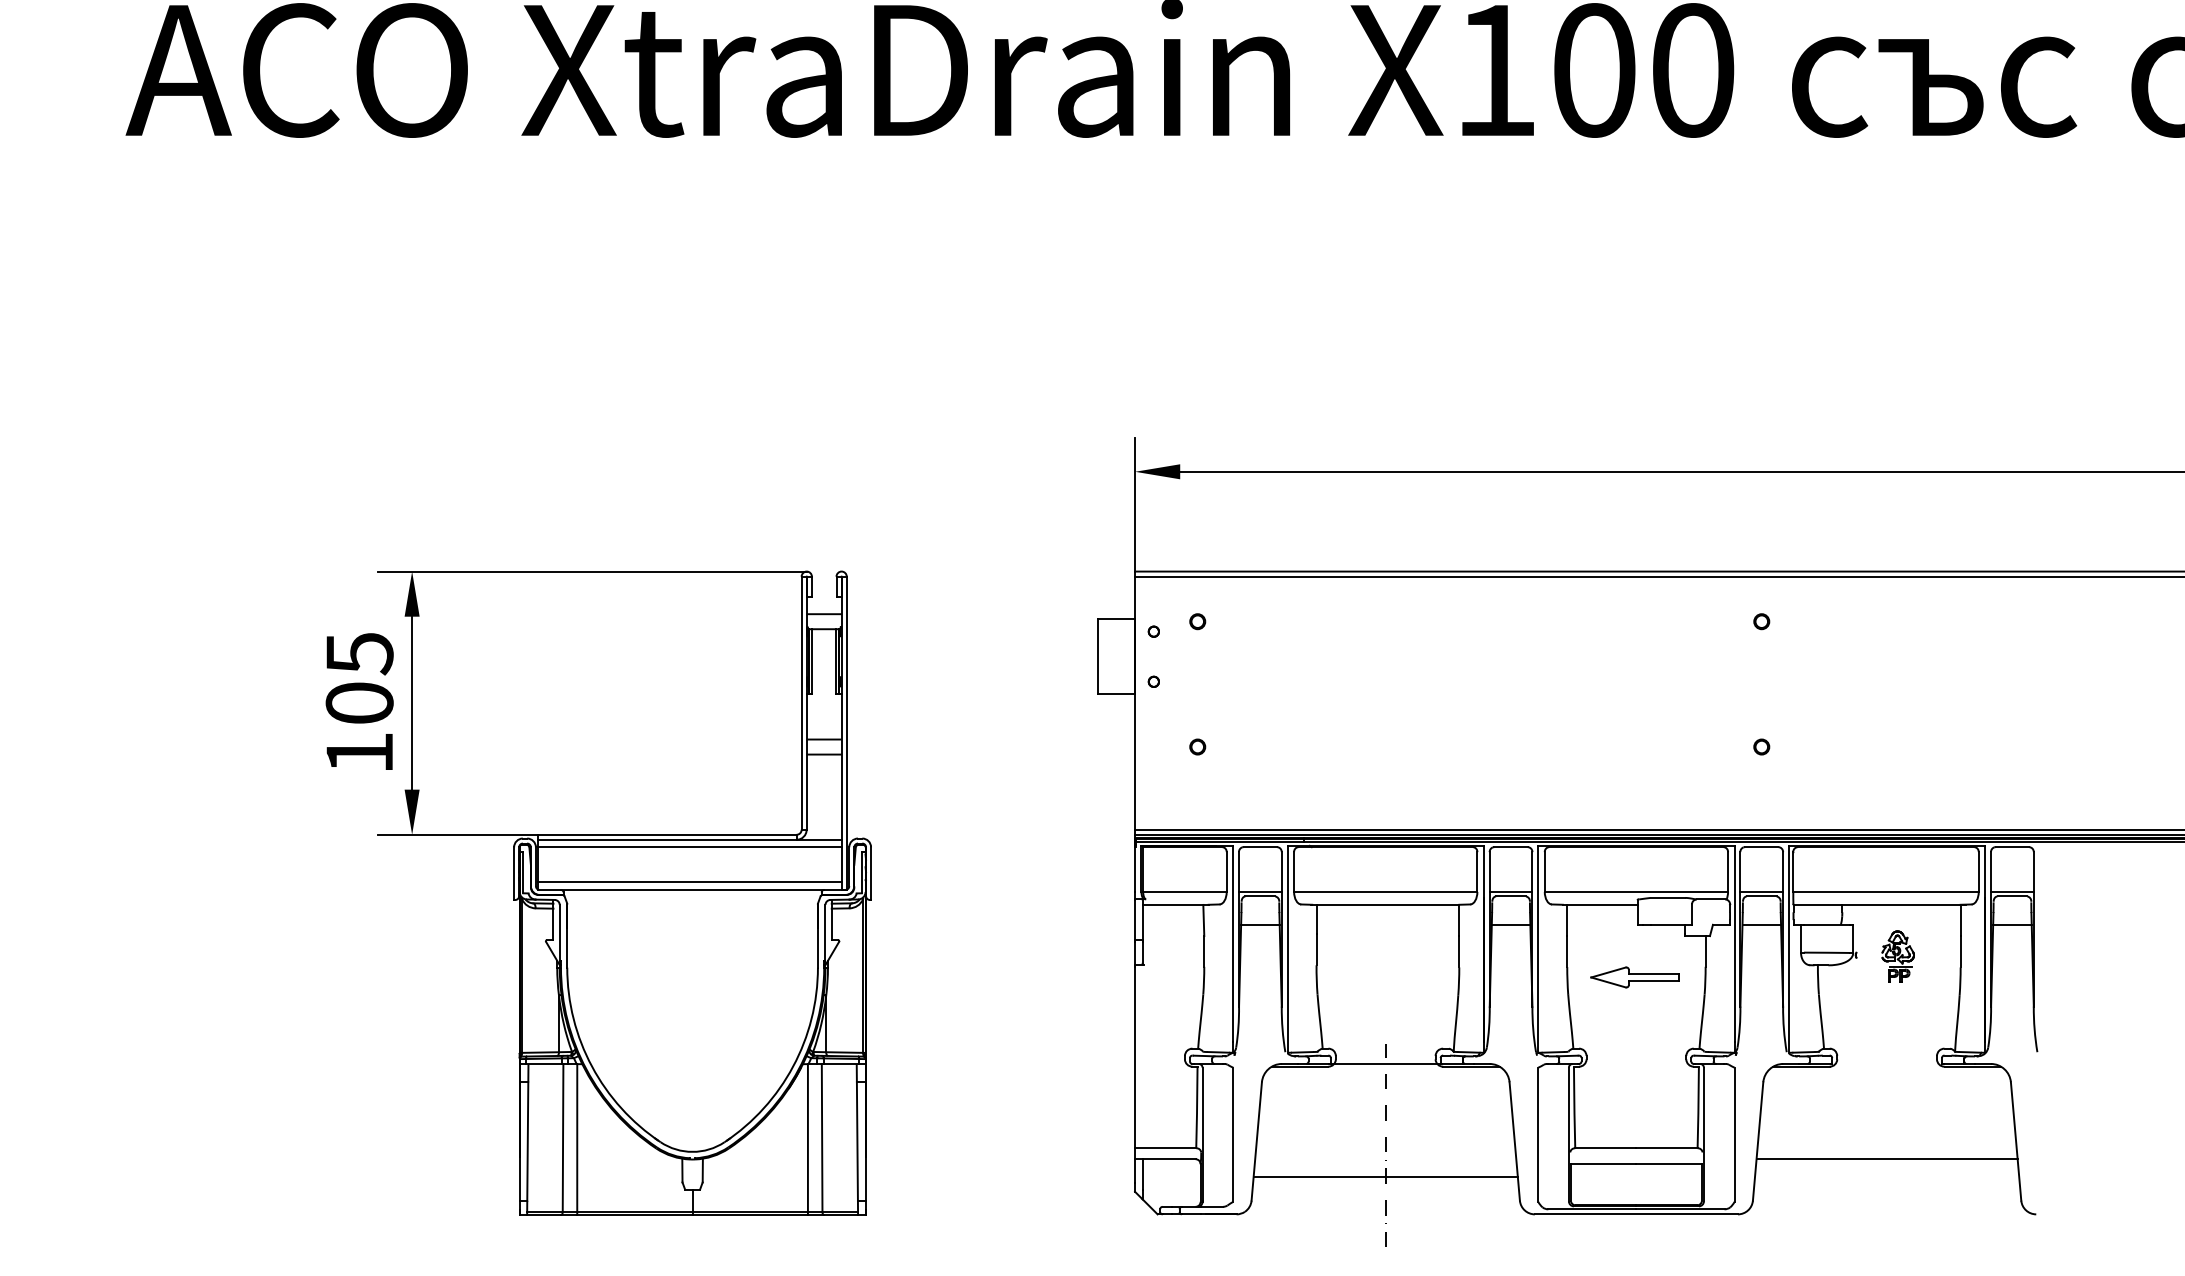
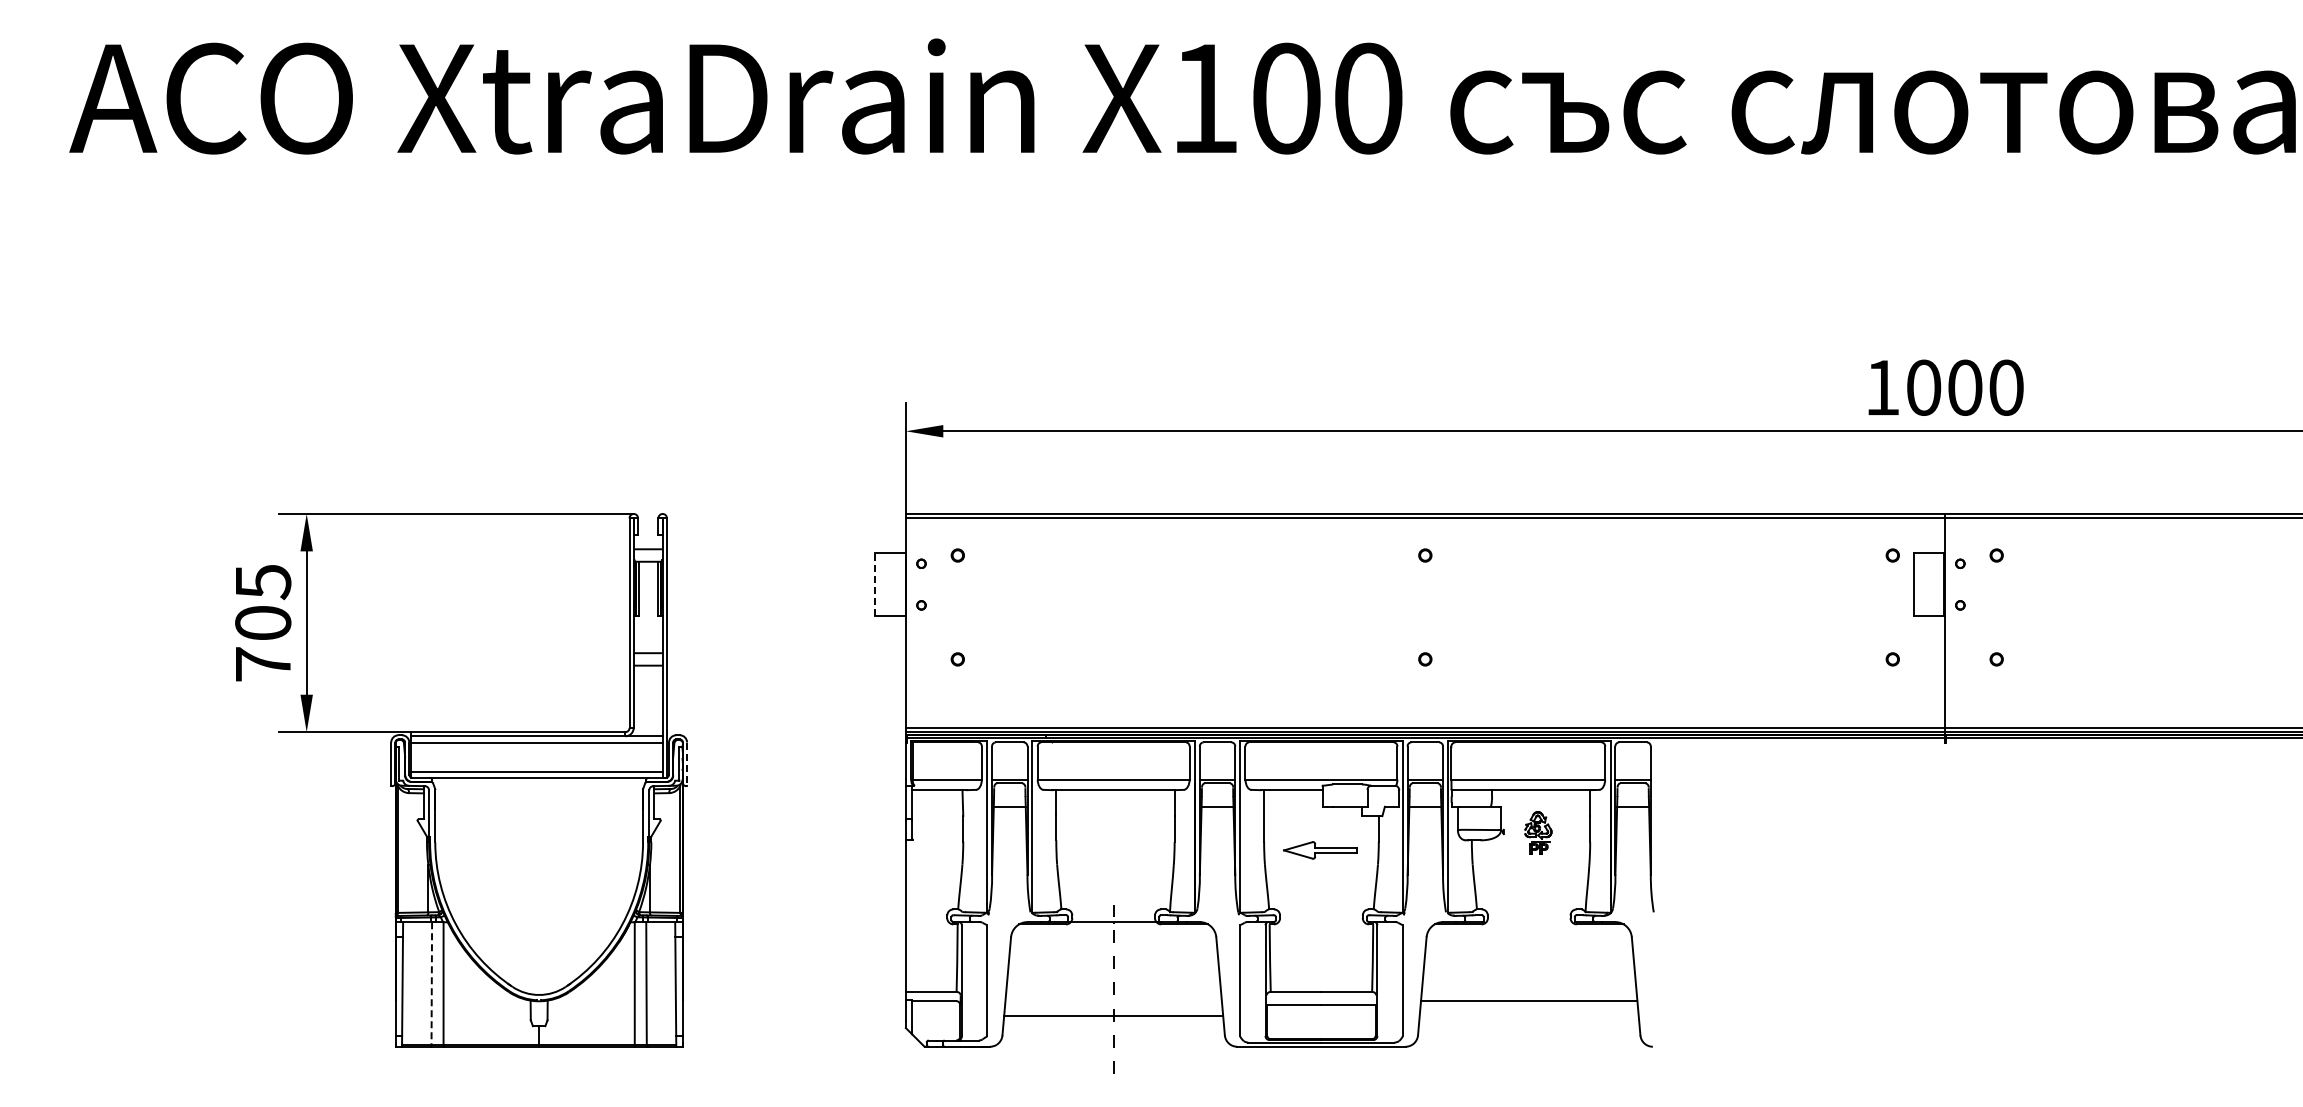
line: (1097, 656) -> (874, 584), solid -> dashed
text: (360, 753) -> (263, 664), 105 -> 705
line: (871, 873) -> (687, 764), solid -> dashed
line: (562, 1139) -> (431, 984), solid -> dashed

